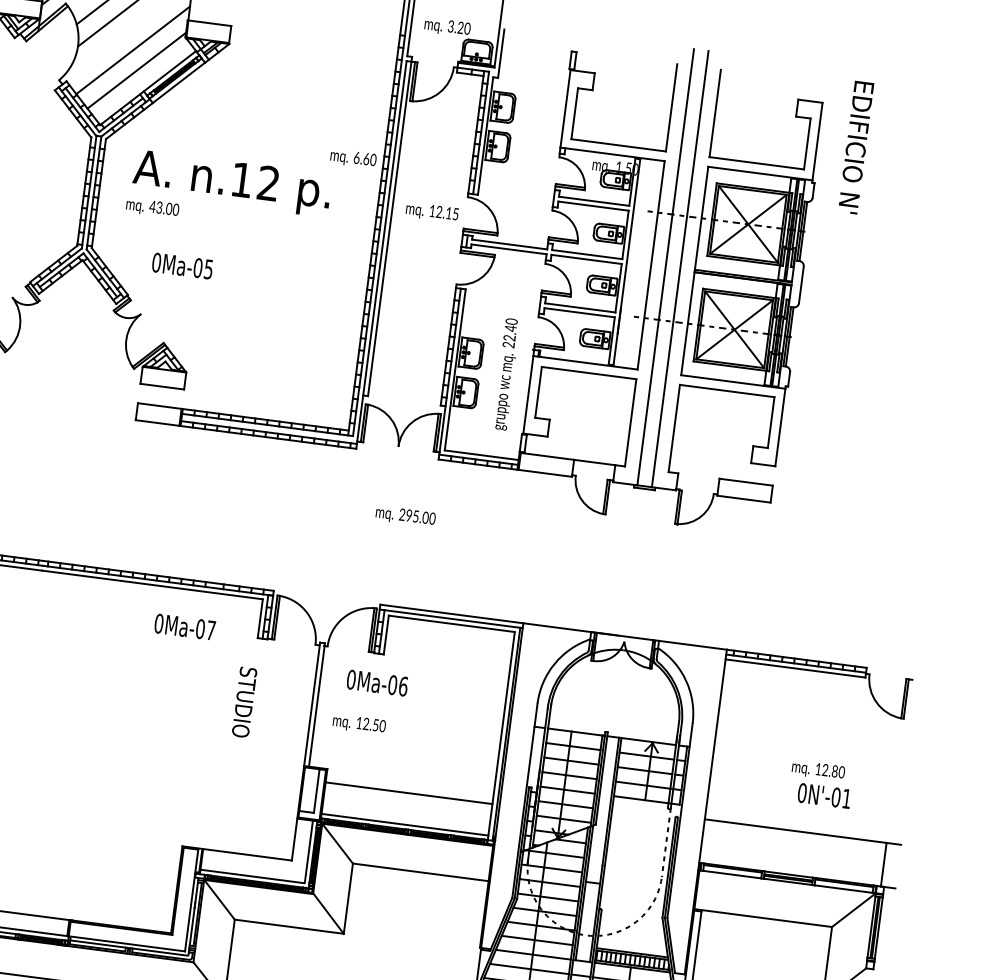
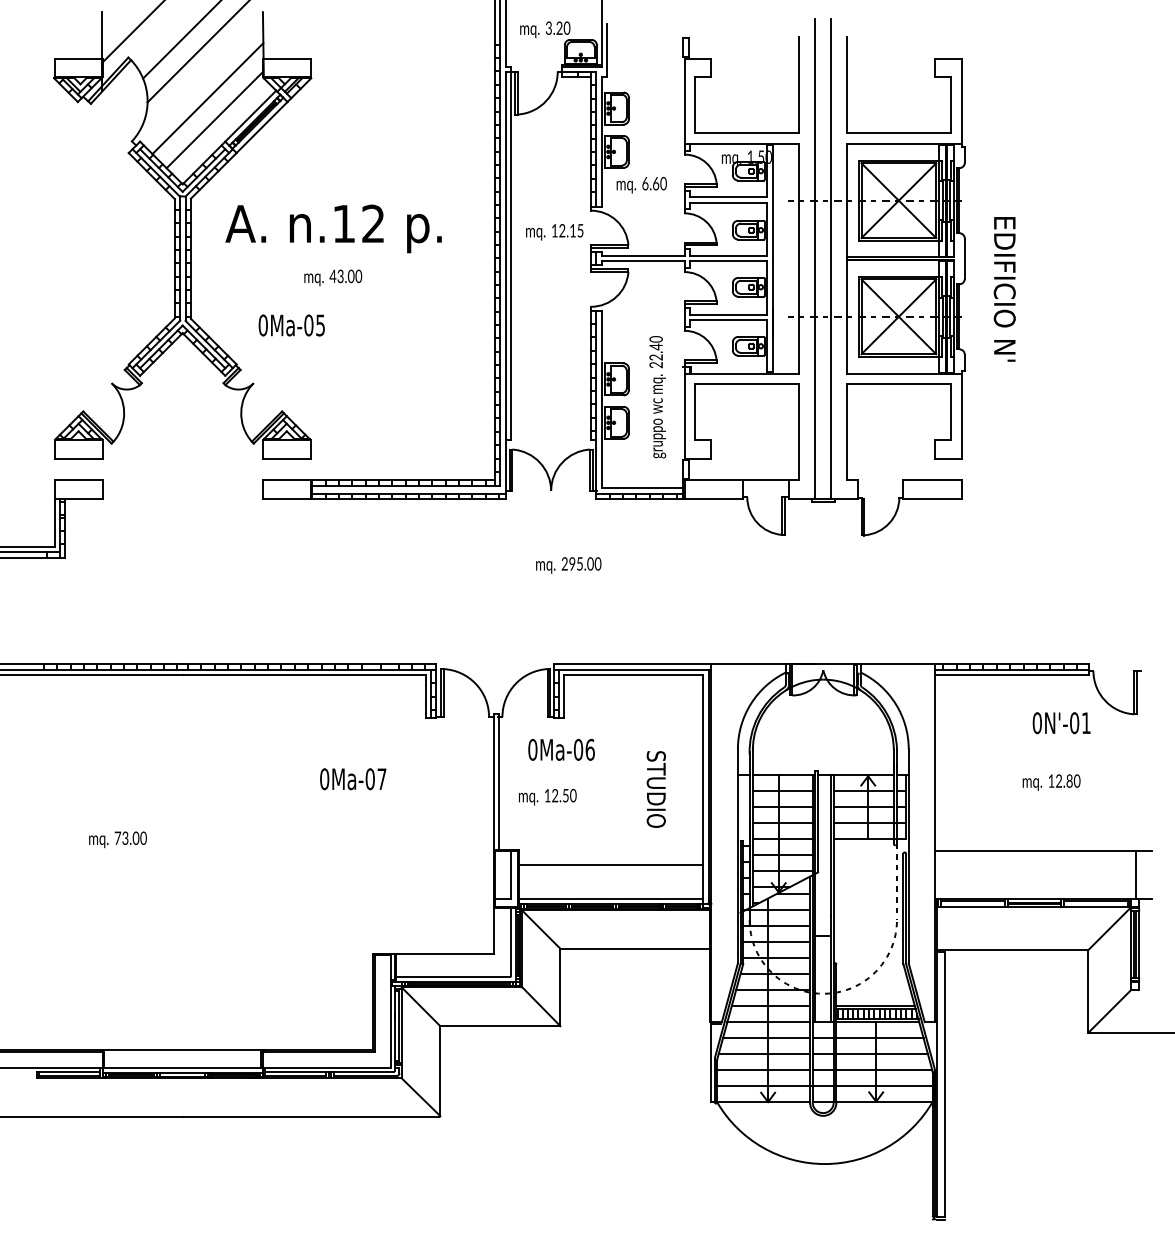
text: (855, 147) -> (1004, 289), moved
text: (353, 159) -> (641, 185), moved
text: (152, 207) -> (333, 277), moved
text: (185, 627) -> (353, 779), moved
text: (243, 702) -> (655, 789), moved
text: (824, 796) -> (1061, 723), moved

